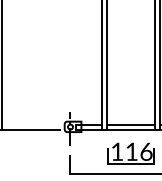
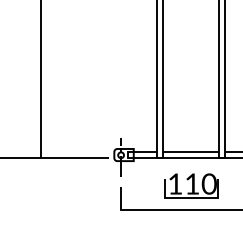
text: (145, 151) -> (208, 183), 116 -> 110

